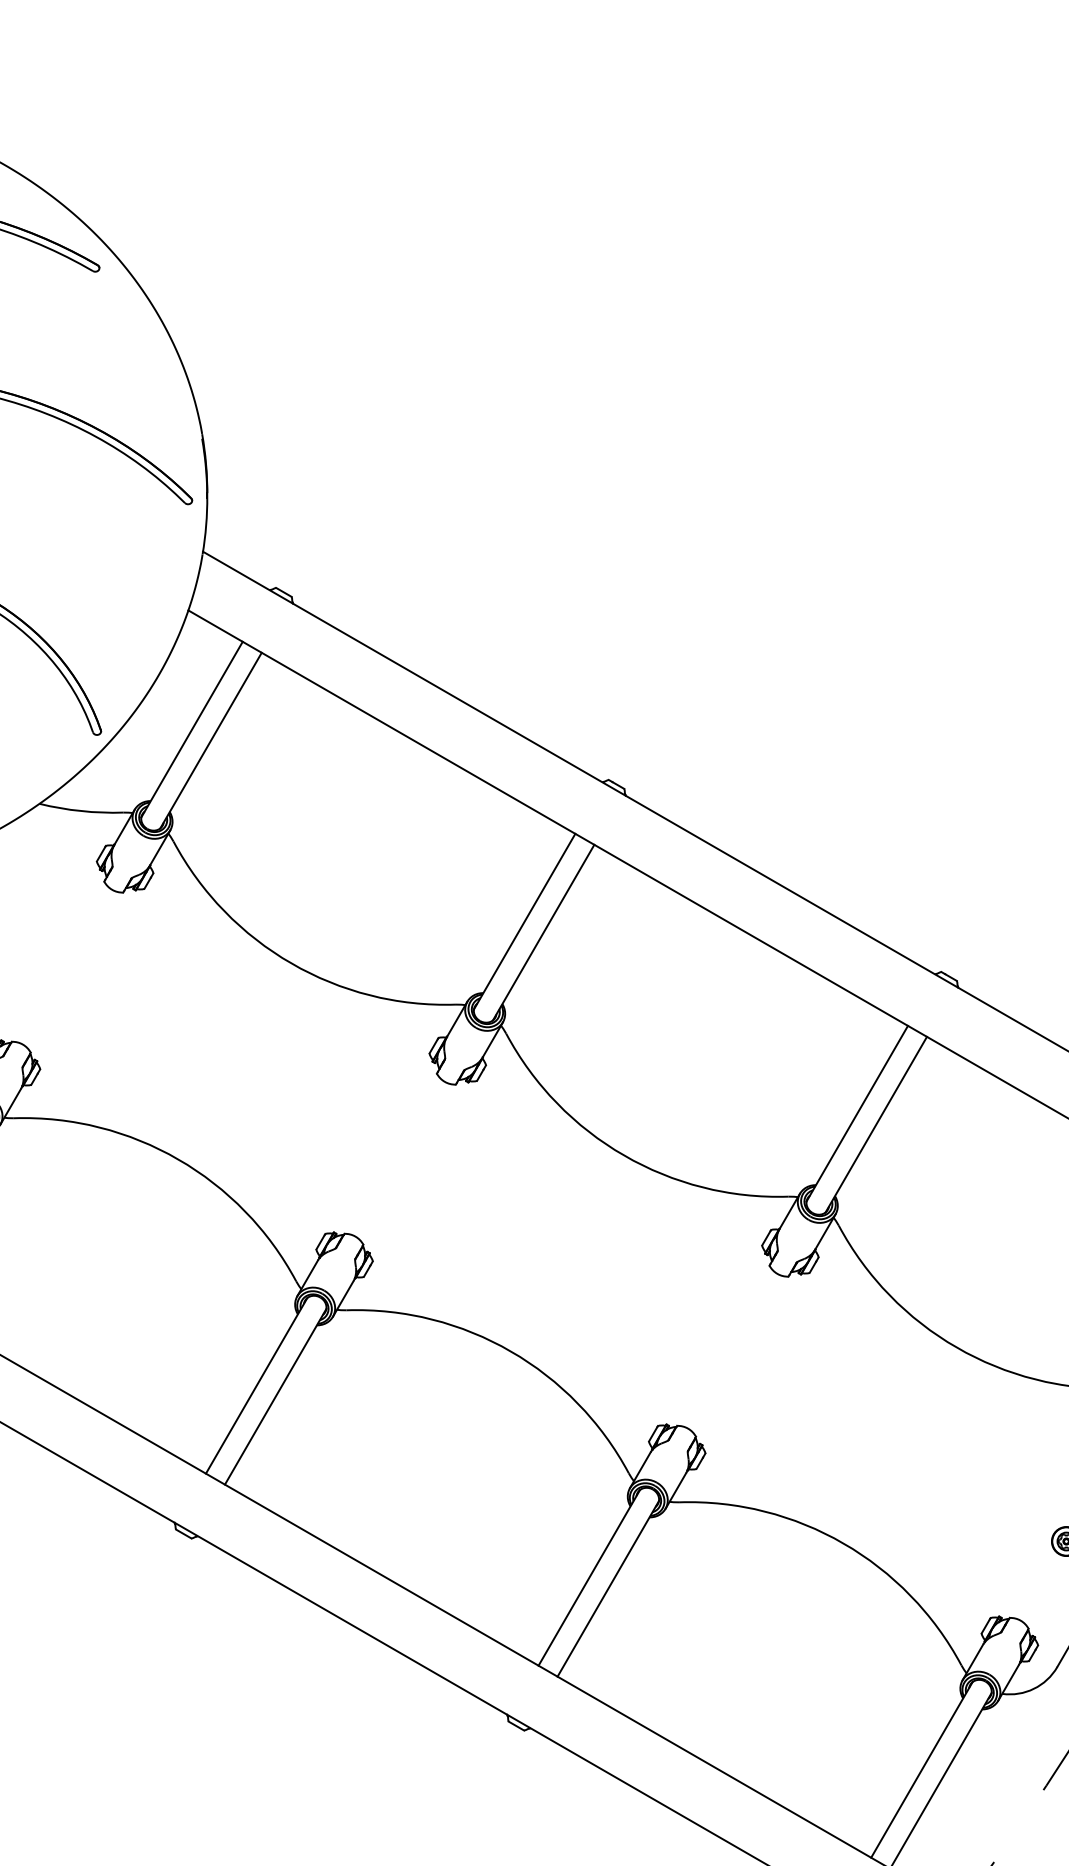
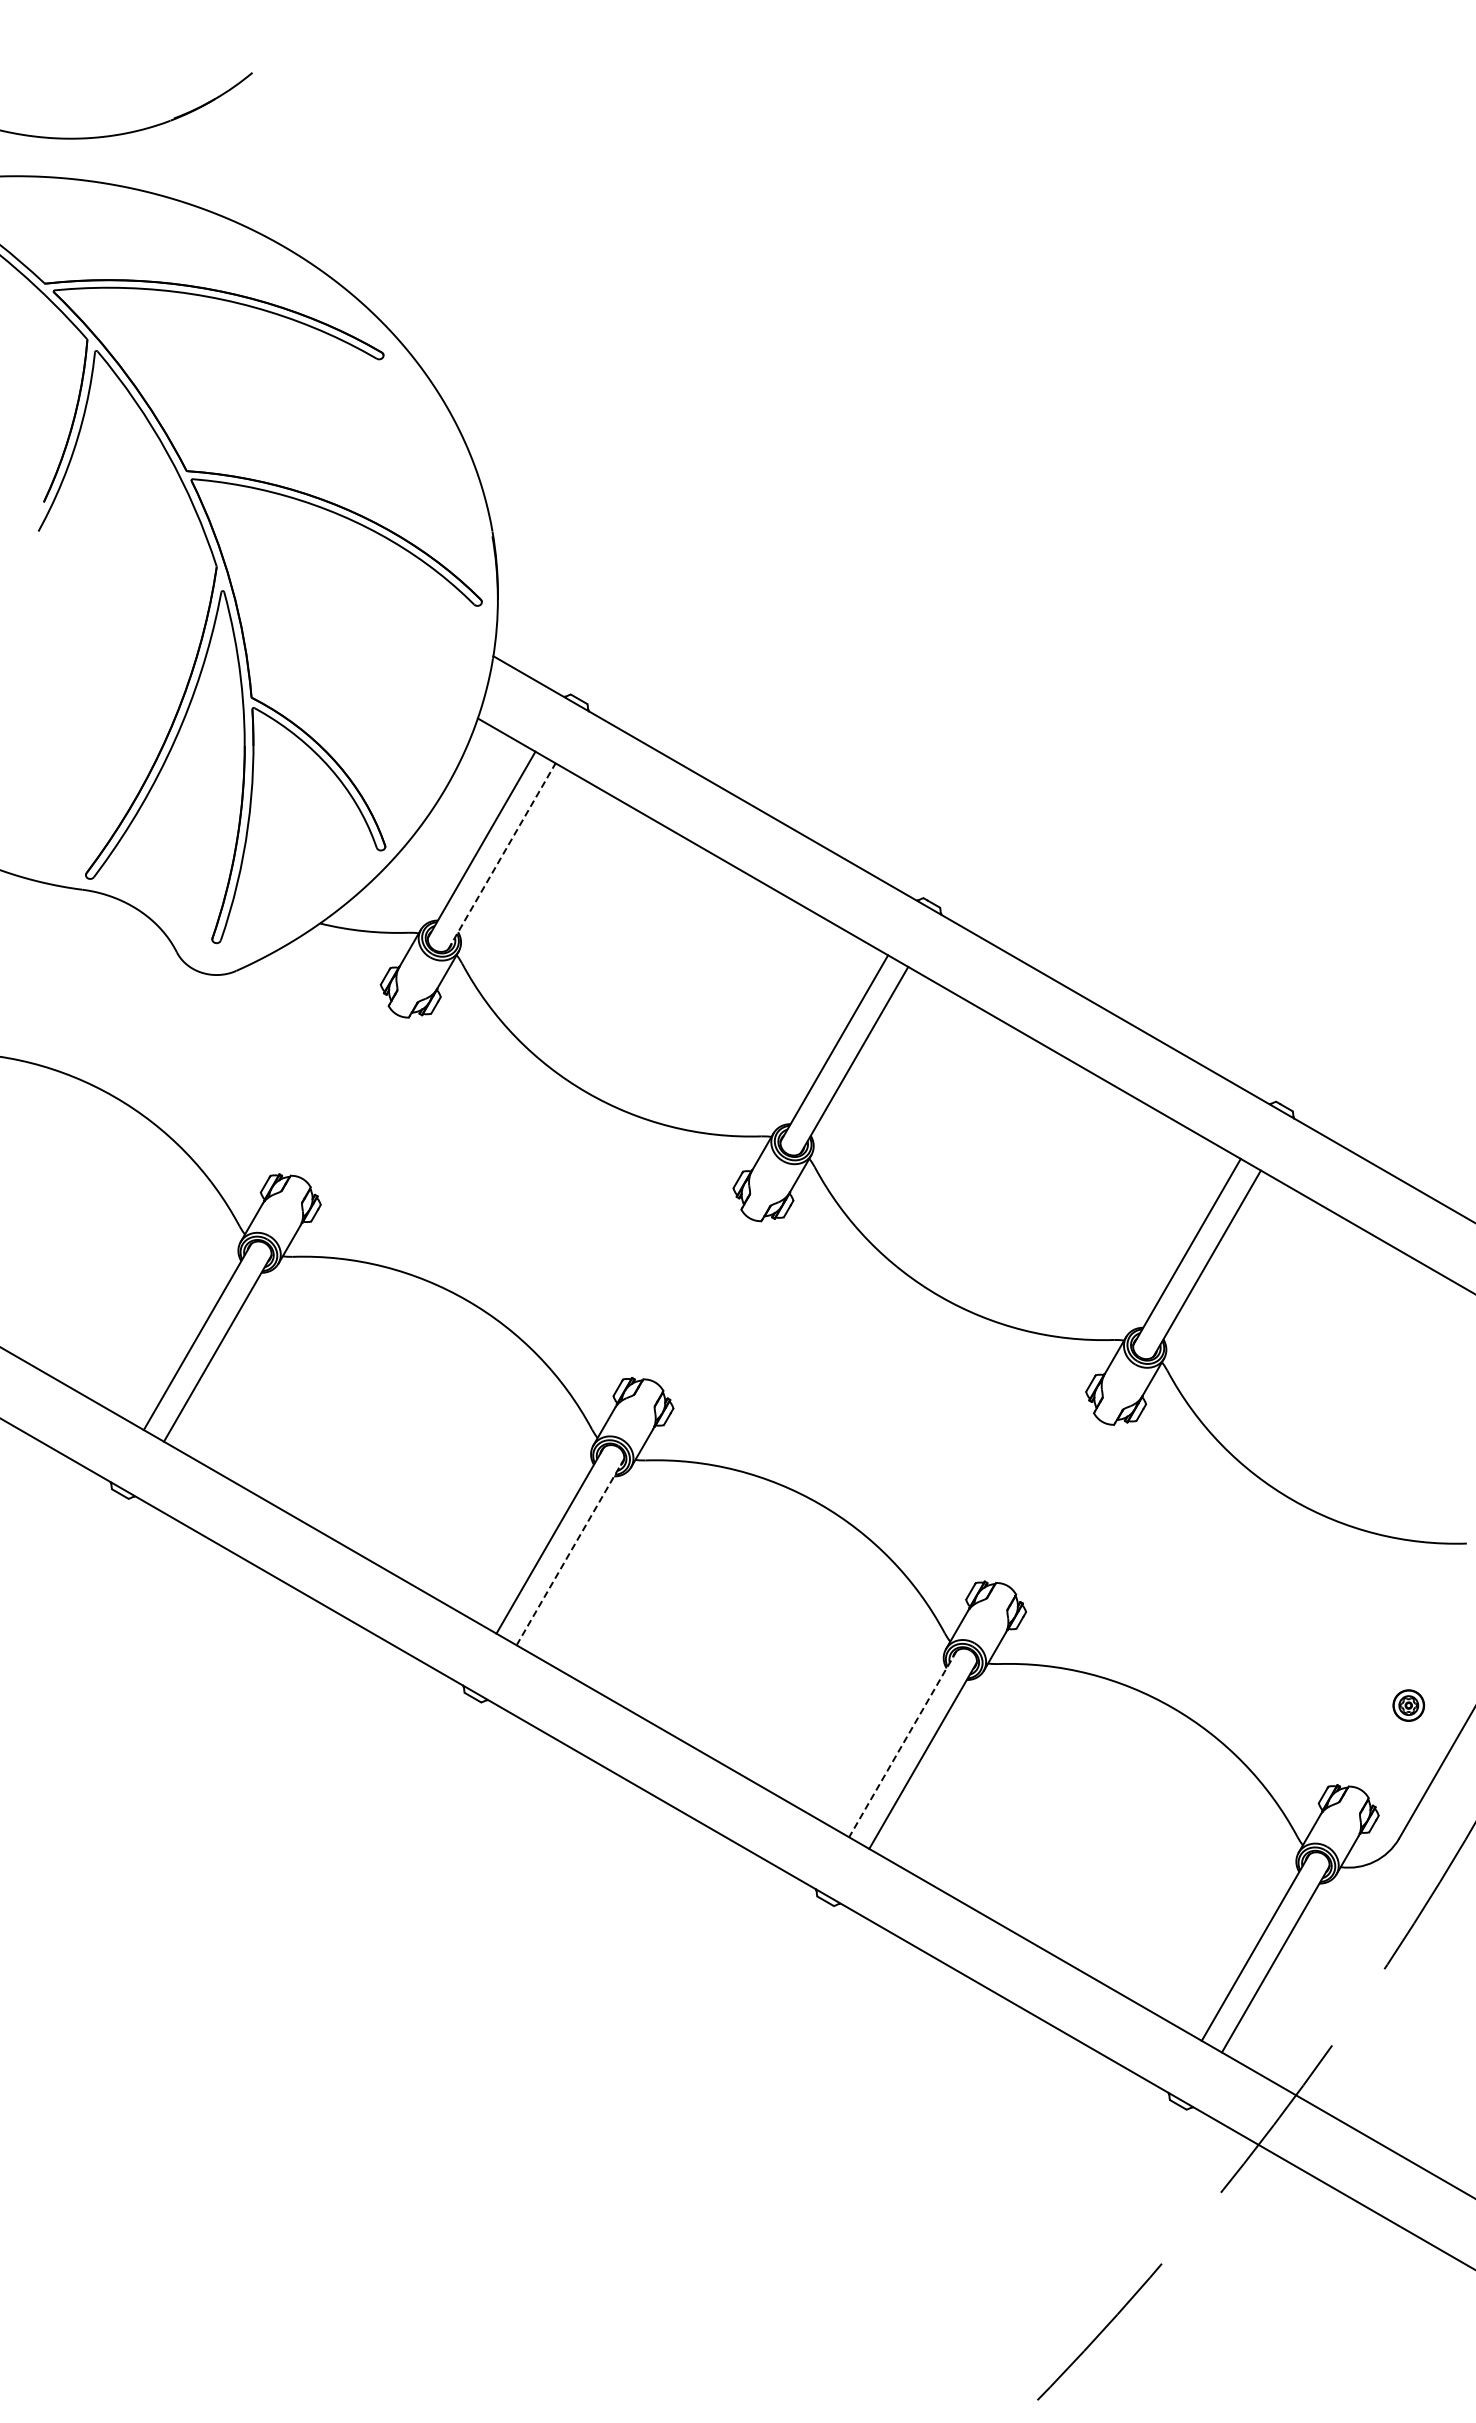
line: (210, 740) -> (501, 856), solid -> dashed
line: (275, 1397) -> (570, 1552), solid -> dashed
line: (588, 1578) -> (902, 1744), solid -> dashed

